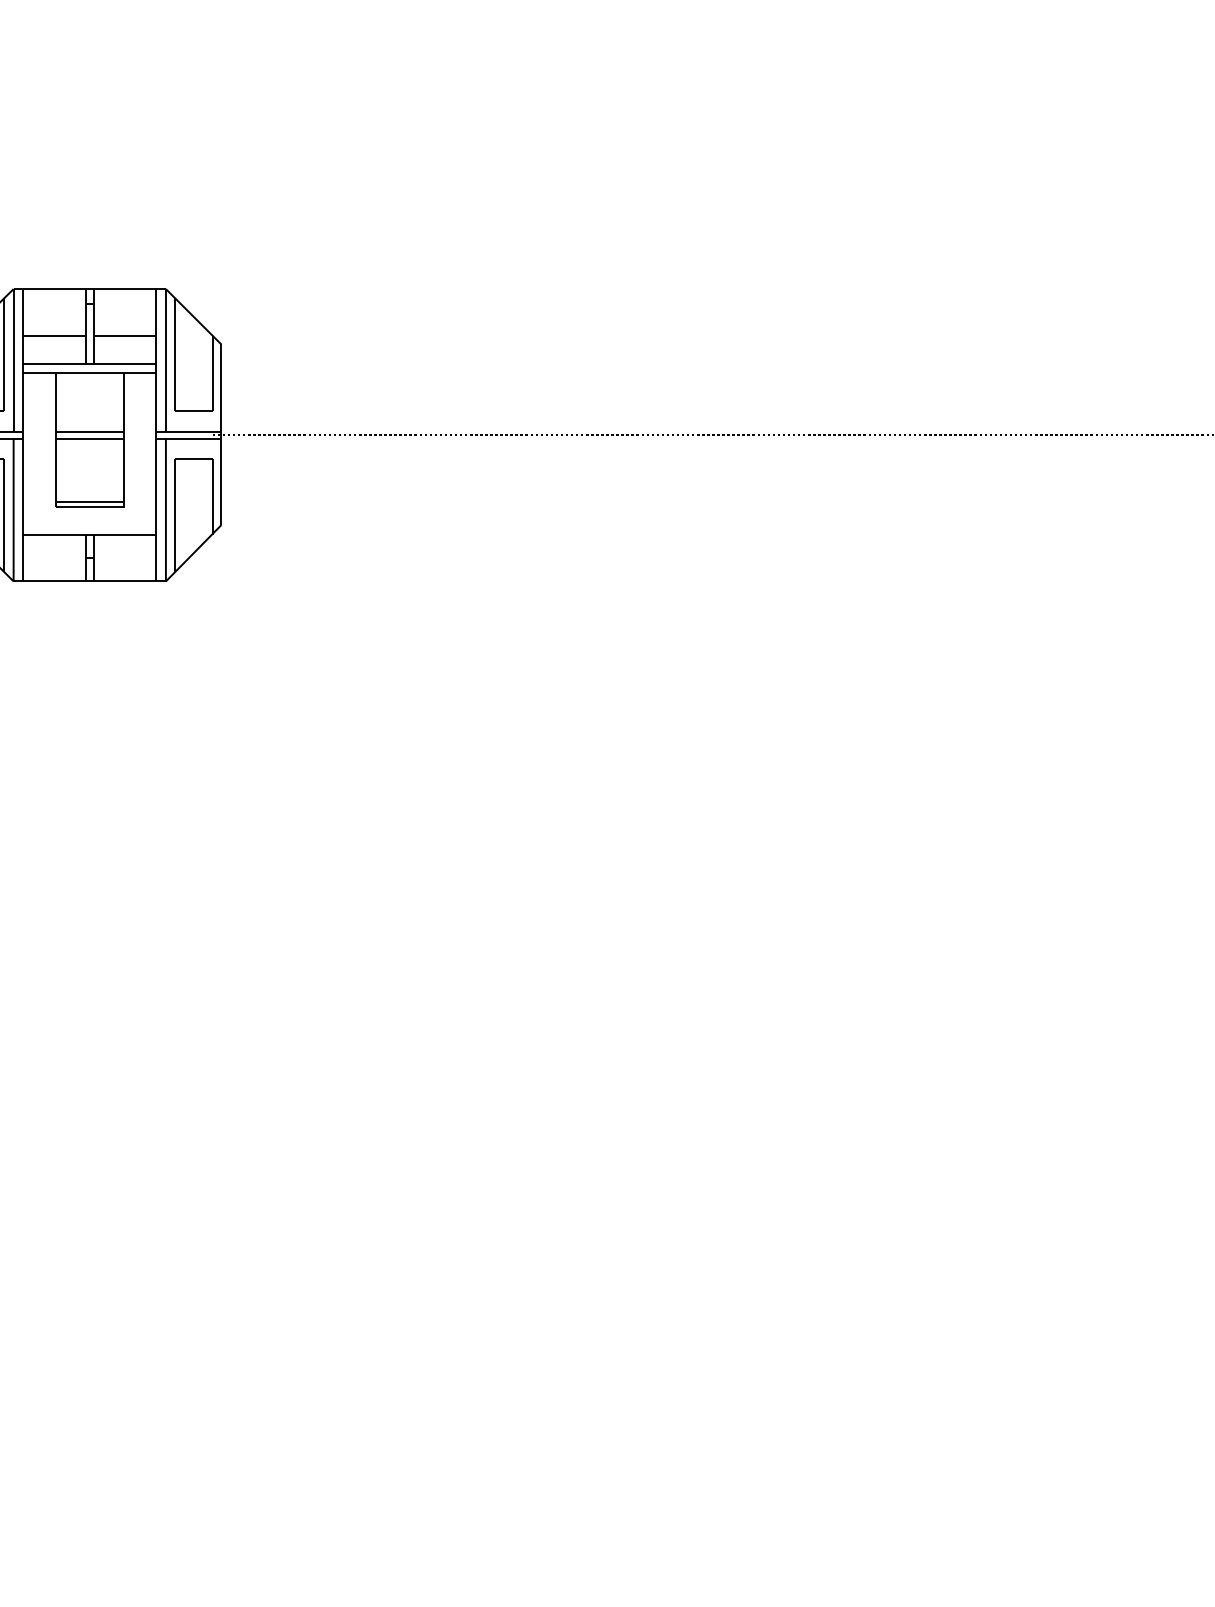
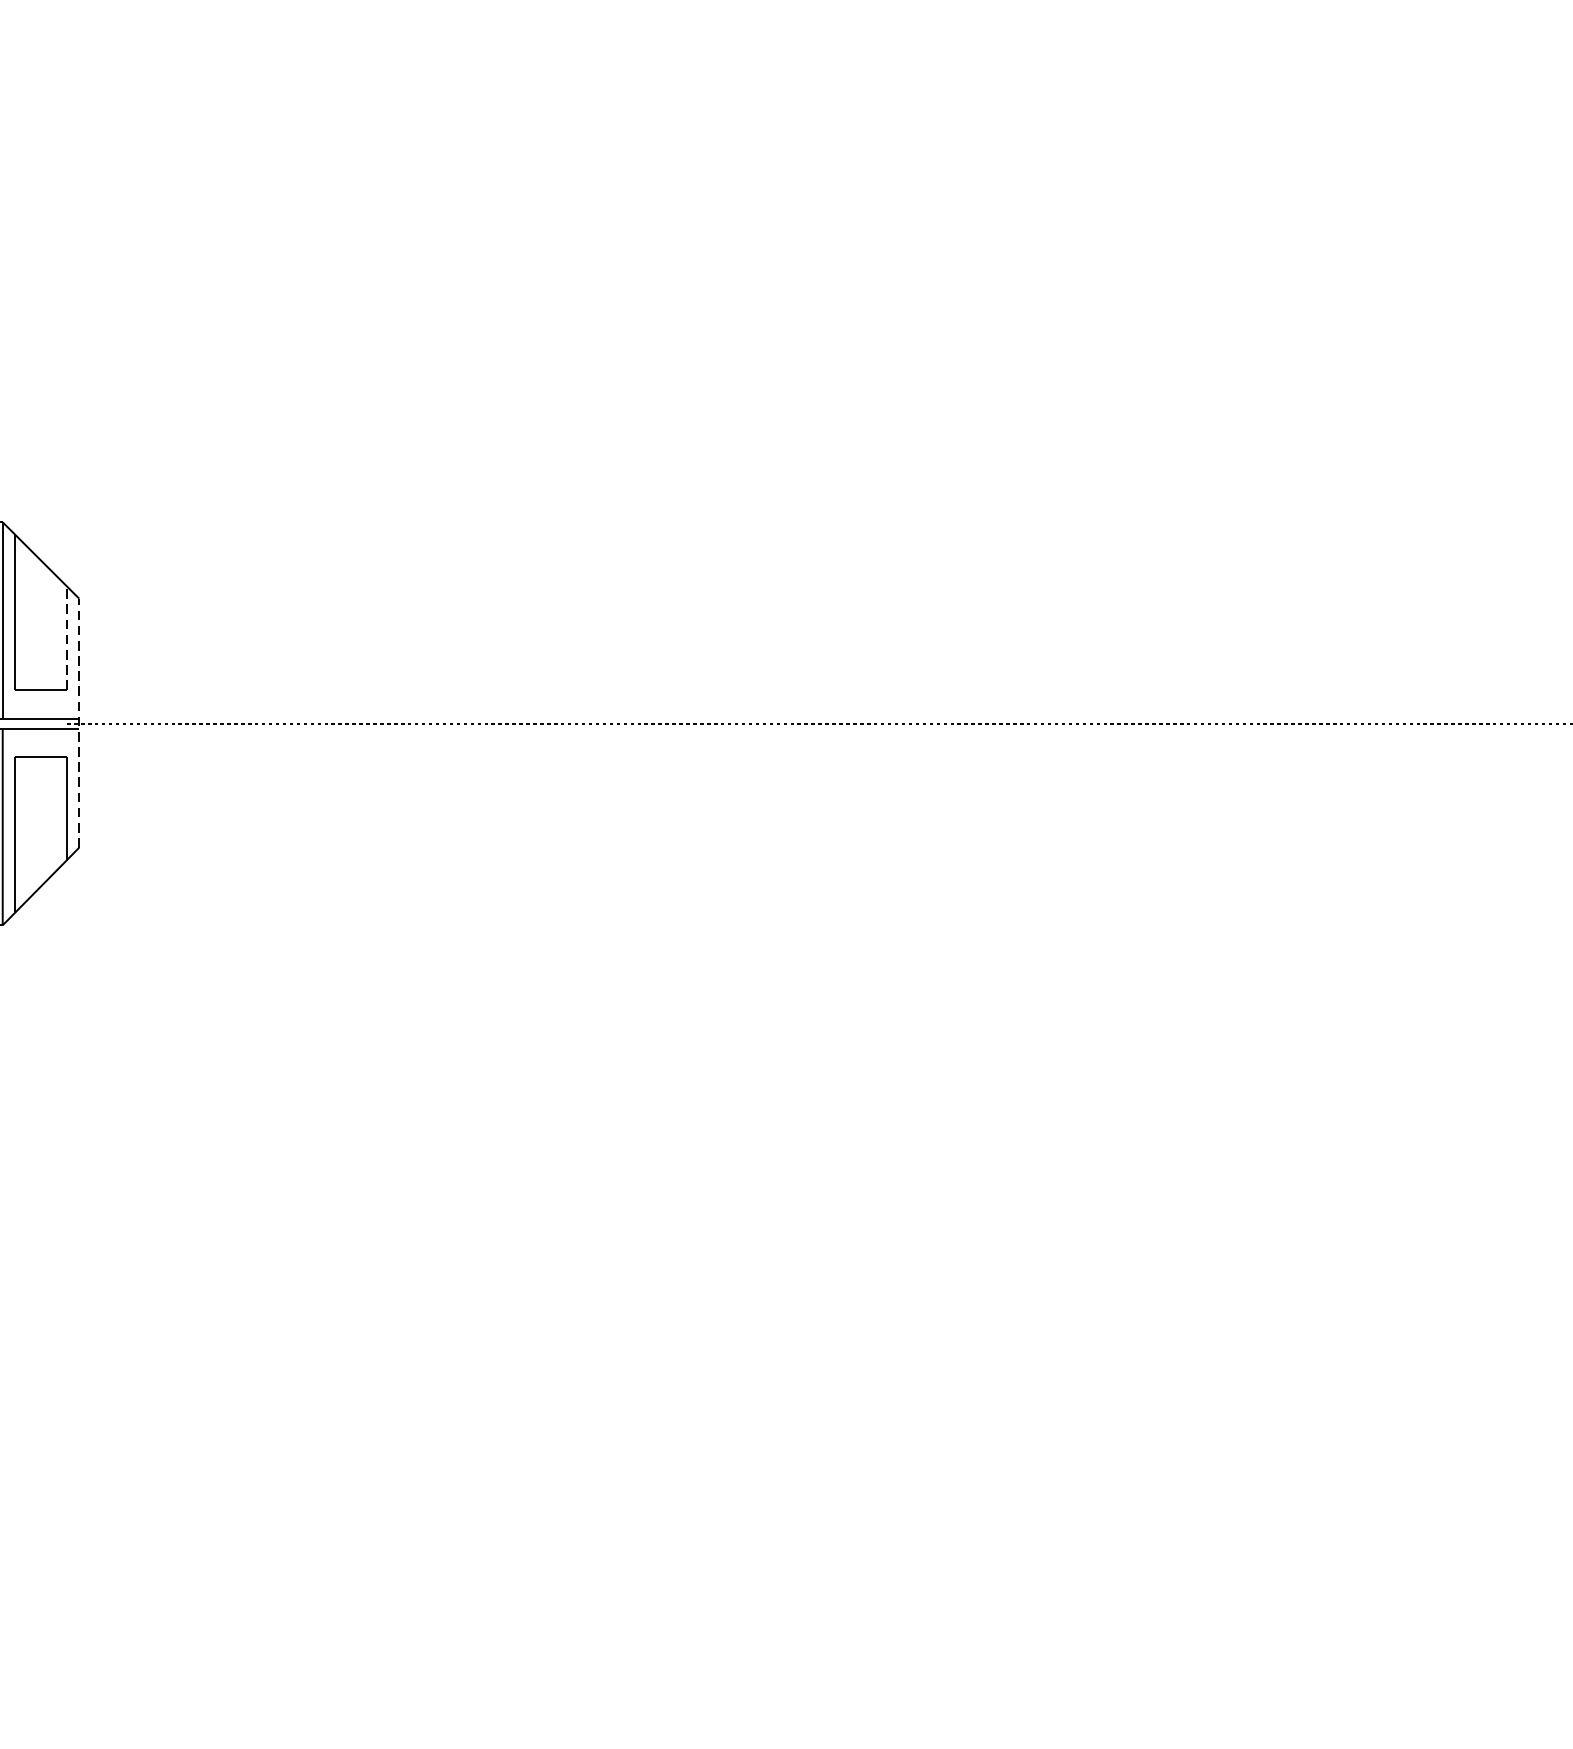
line: (212, 372) -> (66, 637), solid -> dashed
line: (221, 435) -> (79, 724), solid -> dashed

